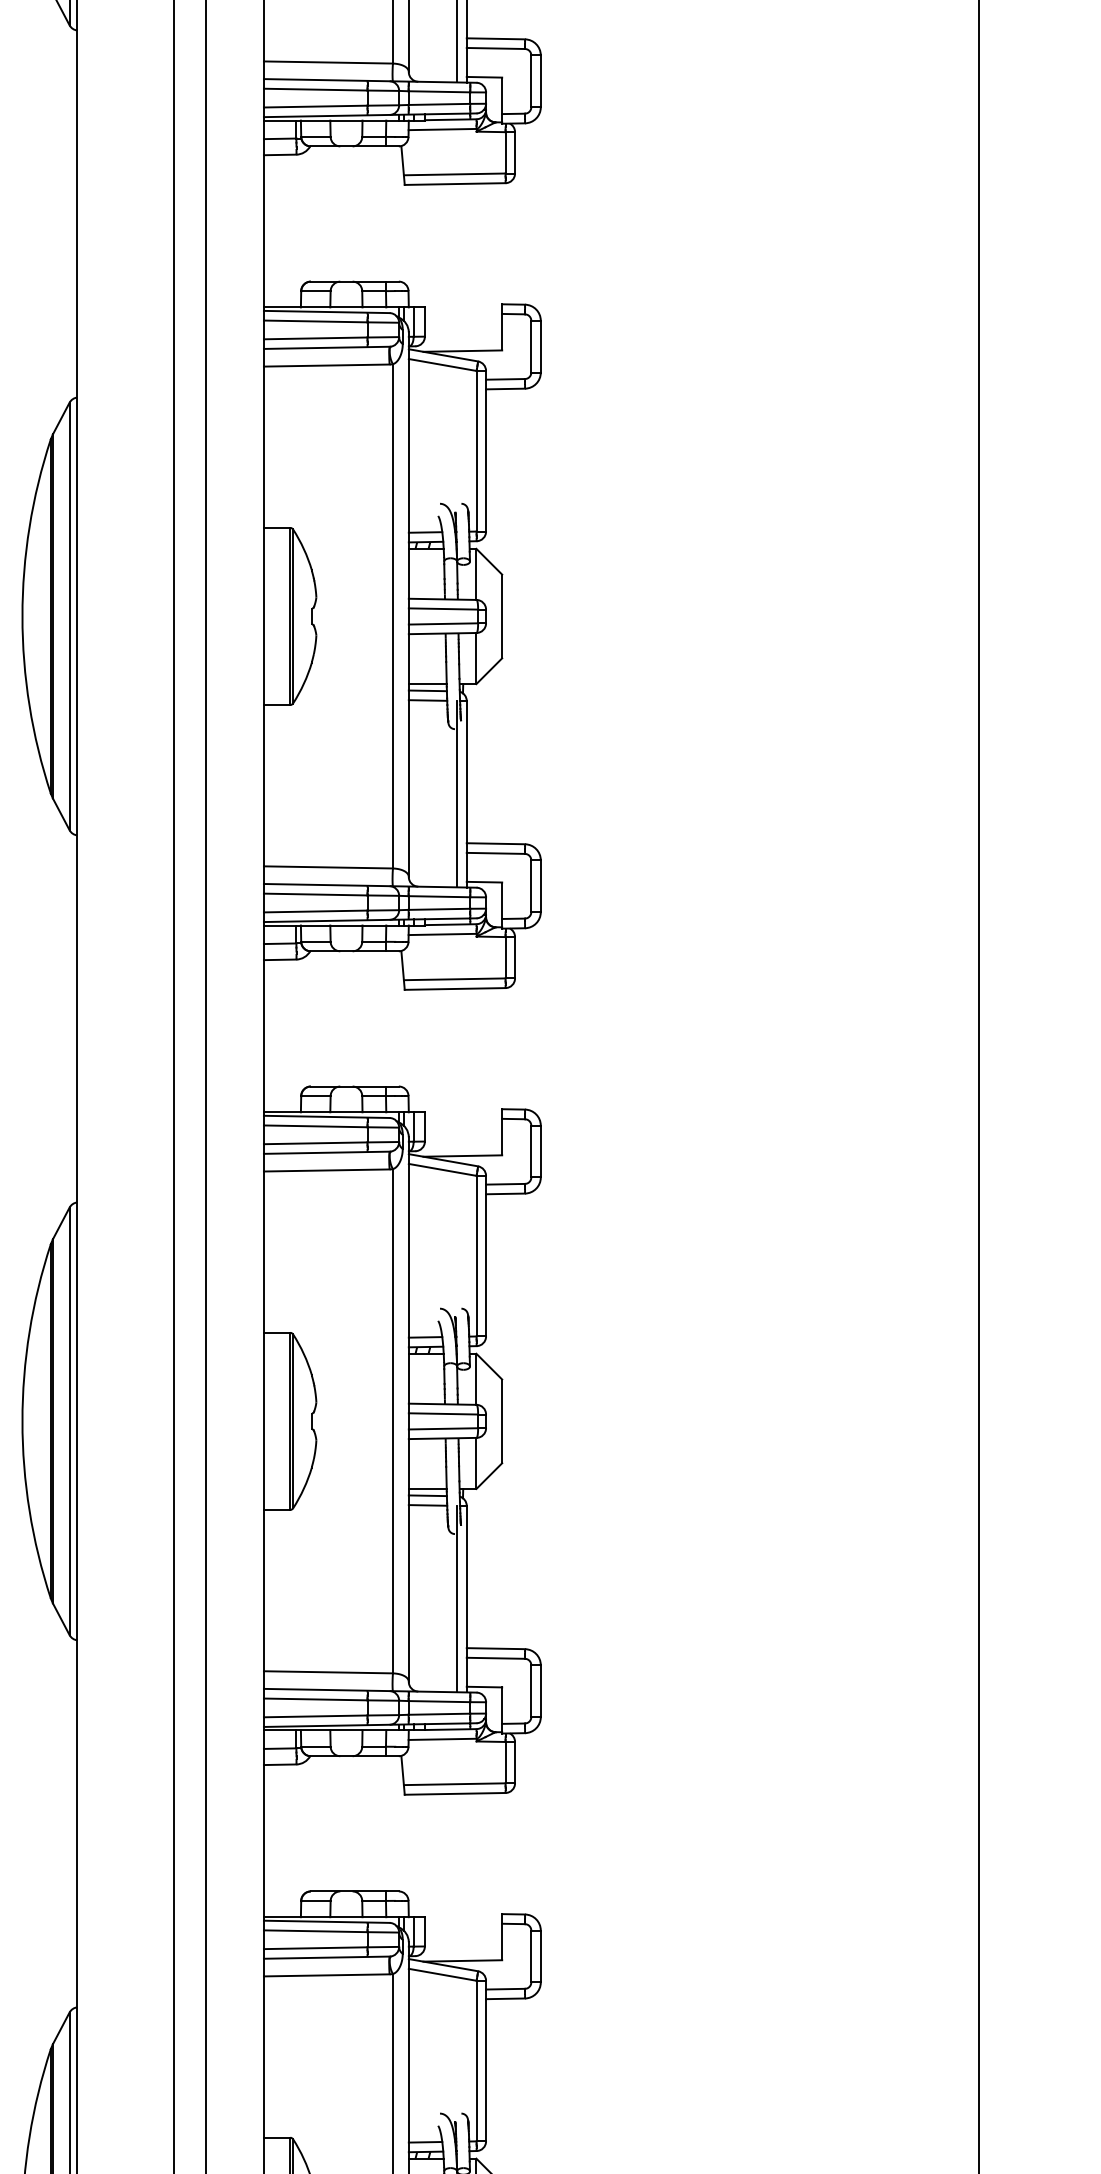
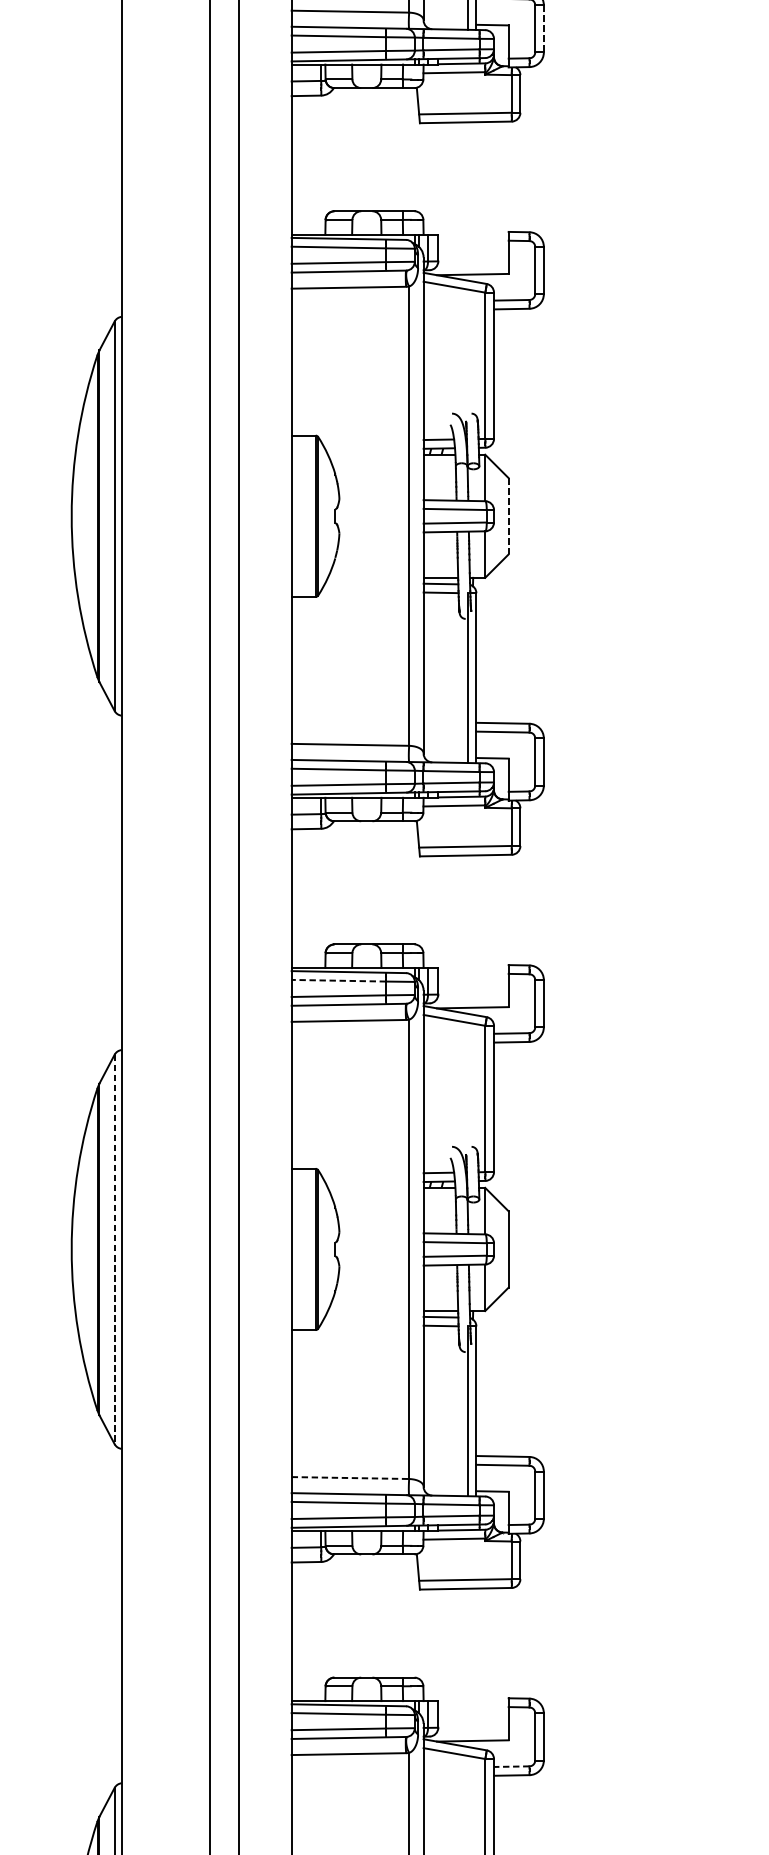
line: (540, 81) -> (543, 28), solid -> dashed
line: (502, 616) -> (508, 516), solid -> dashed
line: (315, 1126) -> (338, 980), solid -> dashed
line: (69, 1421) -> (114, 1249), solid -> dashed
line: (328, 1672) -> (350, 1478), solid -> dashed
line: (505, 1989) -> (511, 1766), solid -> dashed

